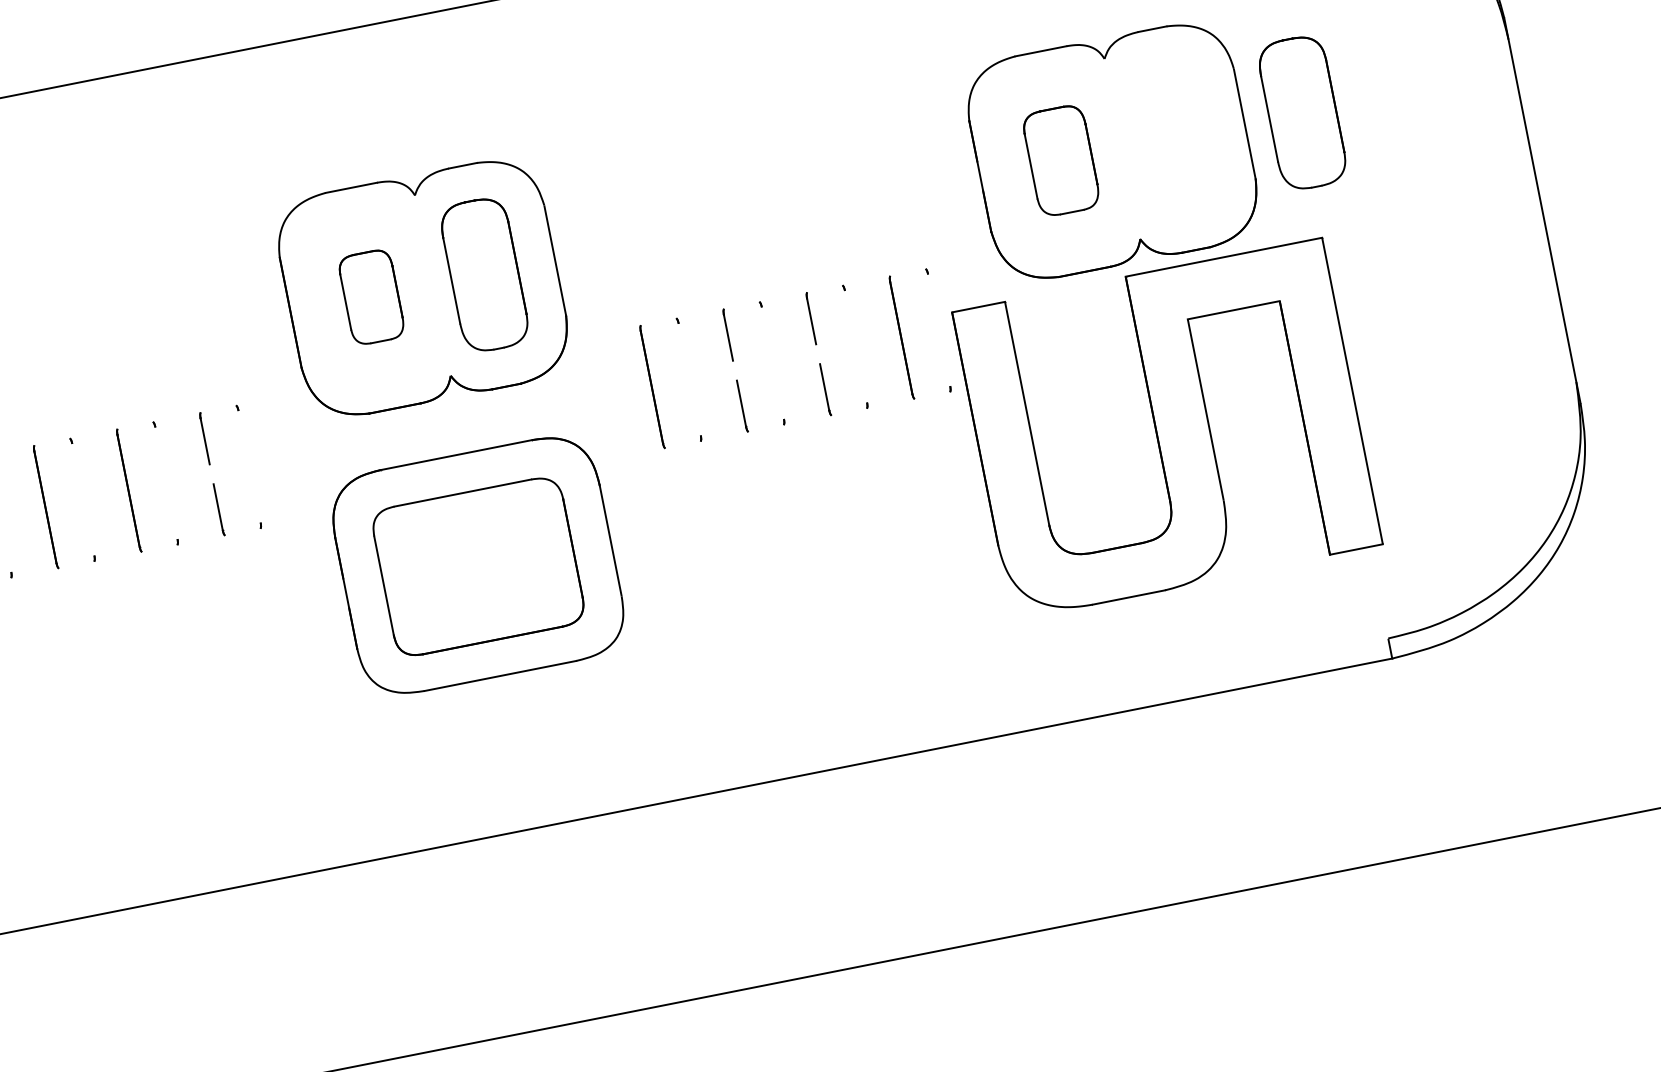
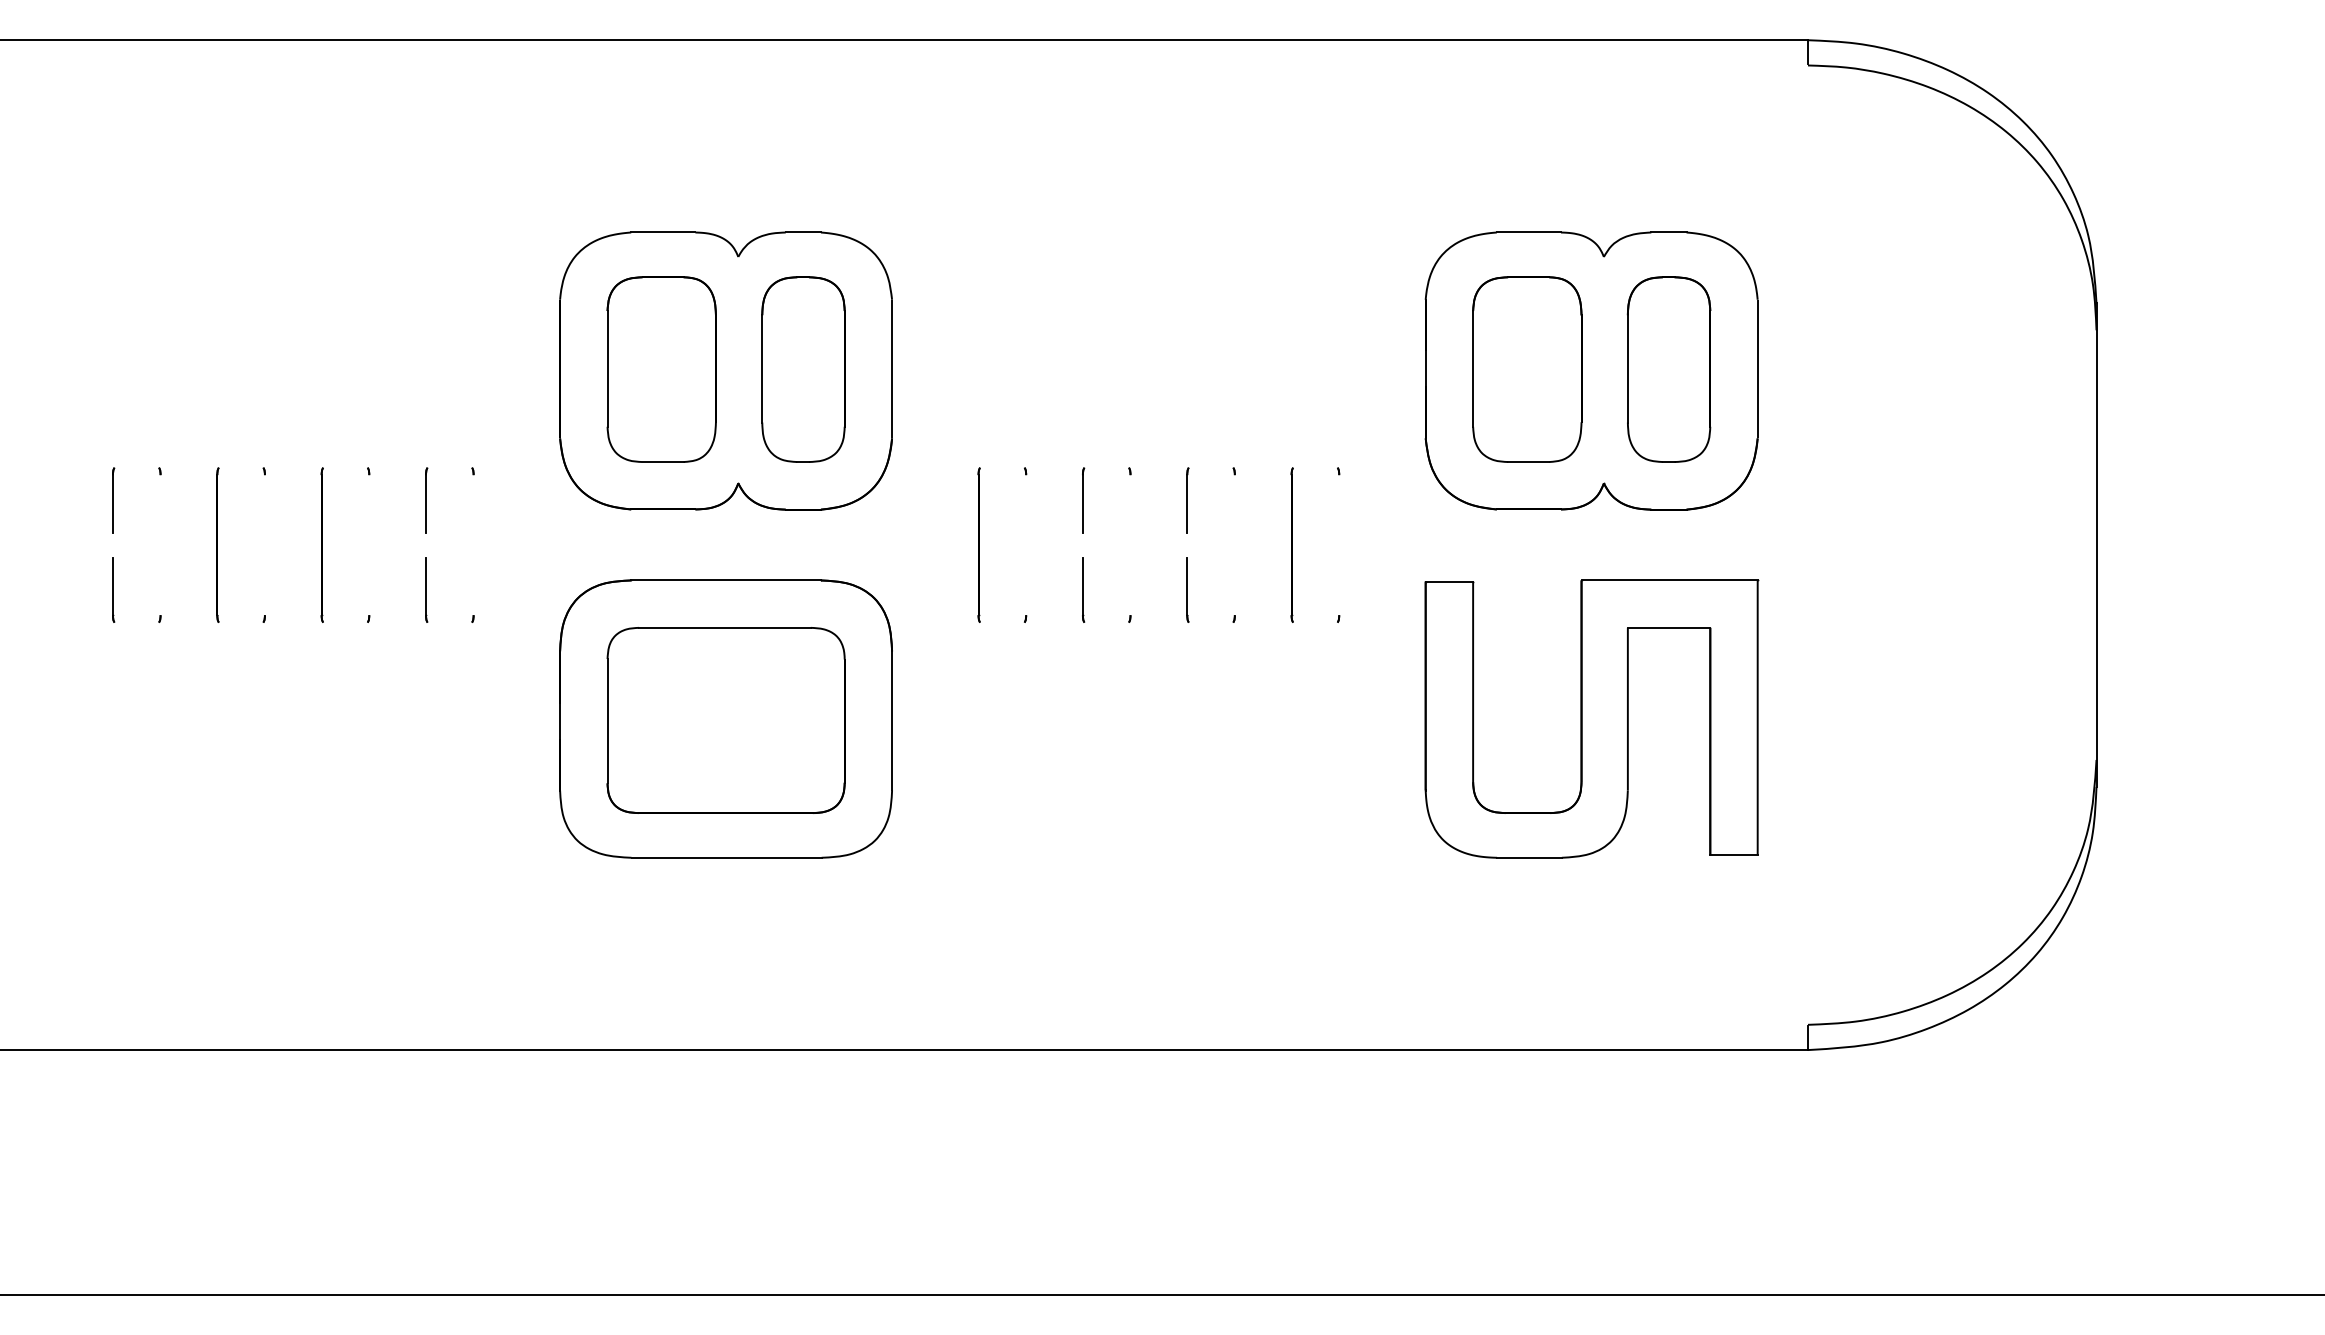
part: (1302, 113) -> (1668, 369), moved
part: (1061, 160) -> (1527, 369), size x1.43
part: (371, 297) -> (661, 369), size x1.67
part: (1167, 428) -> (1591, 718), size x0.71

